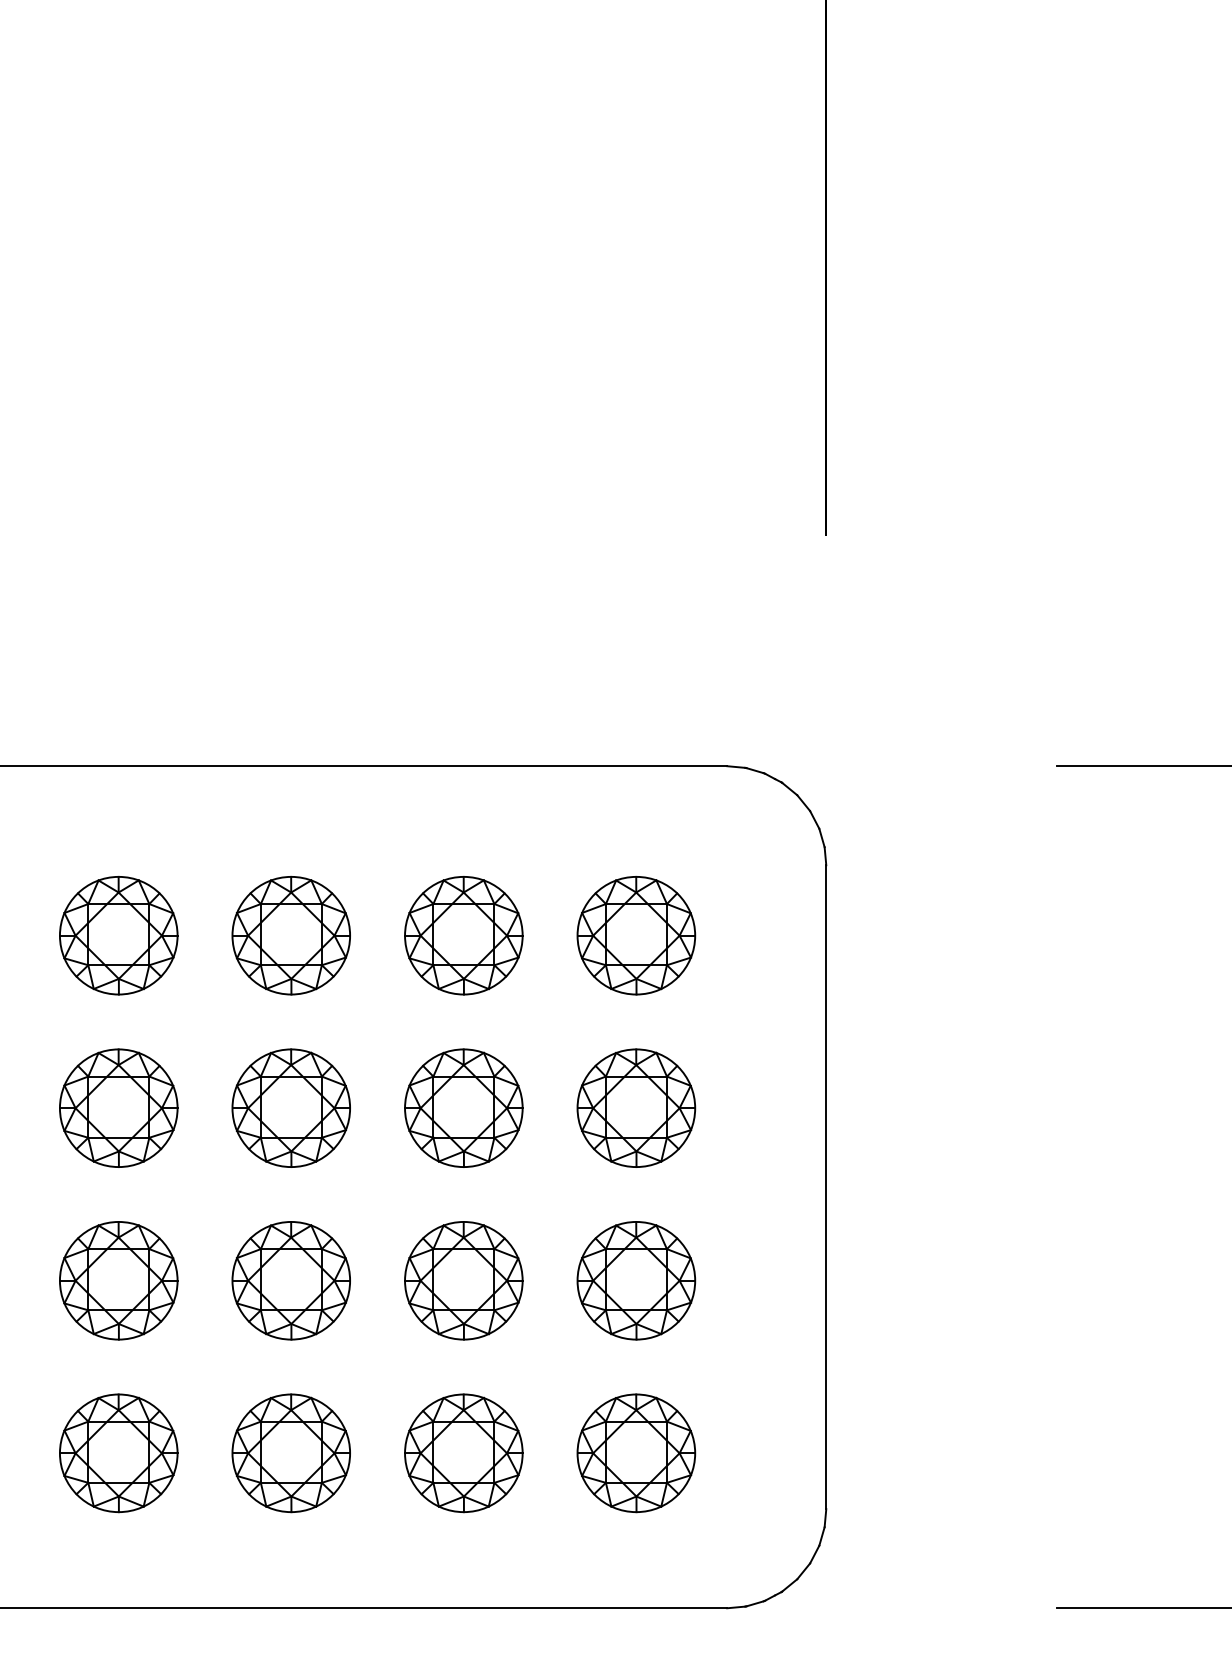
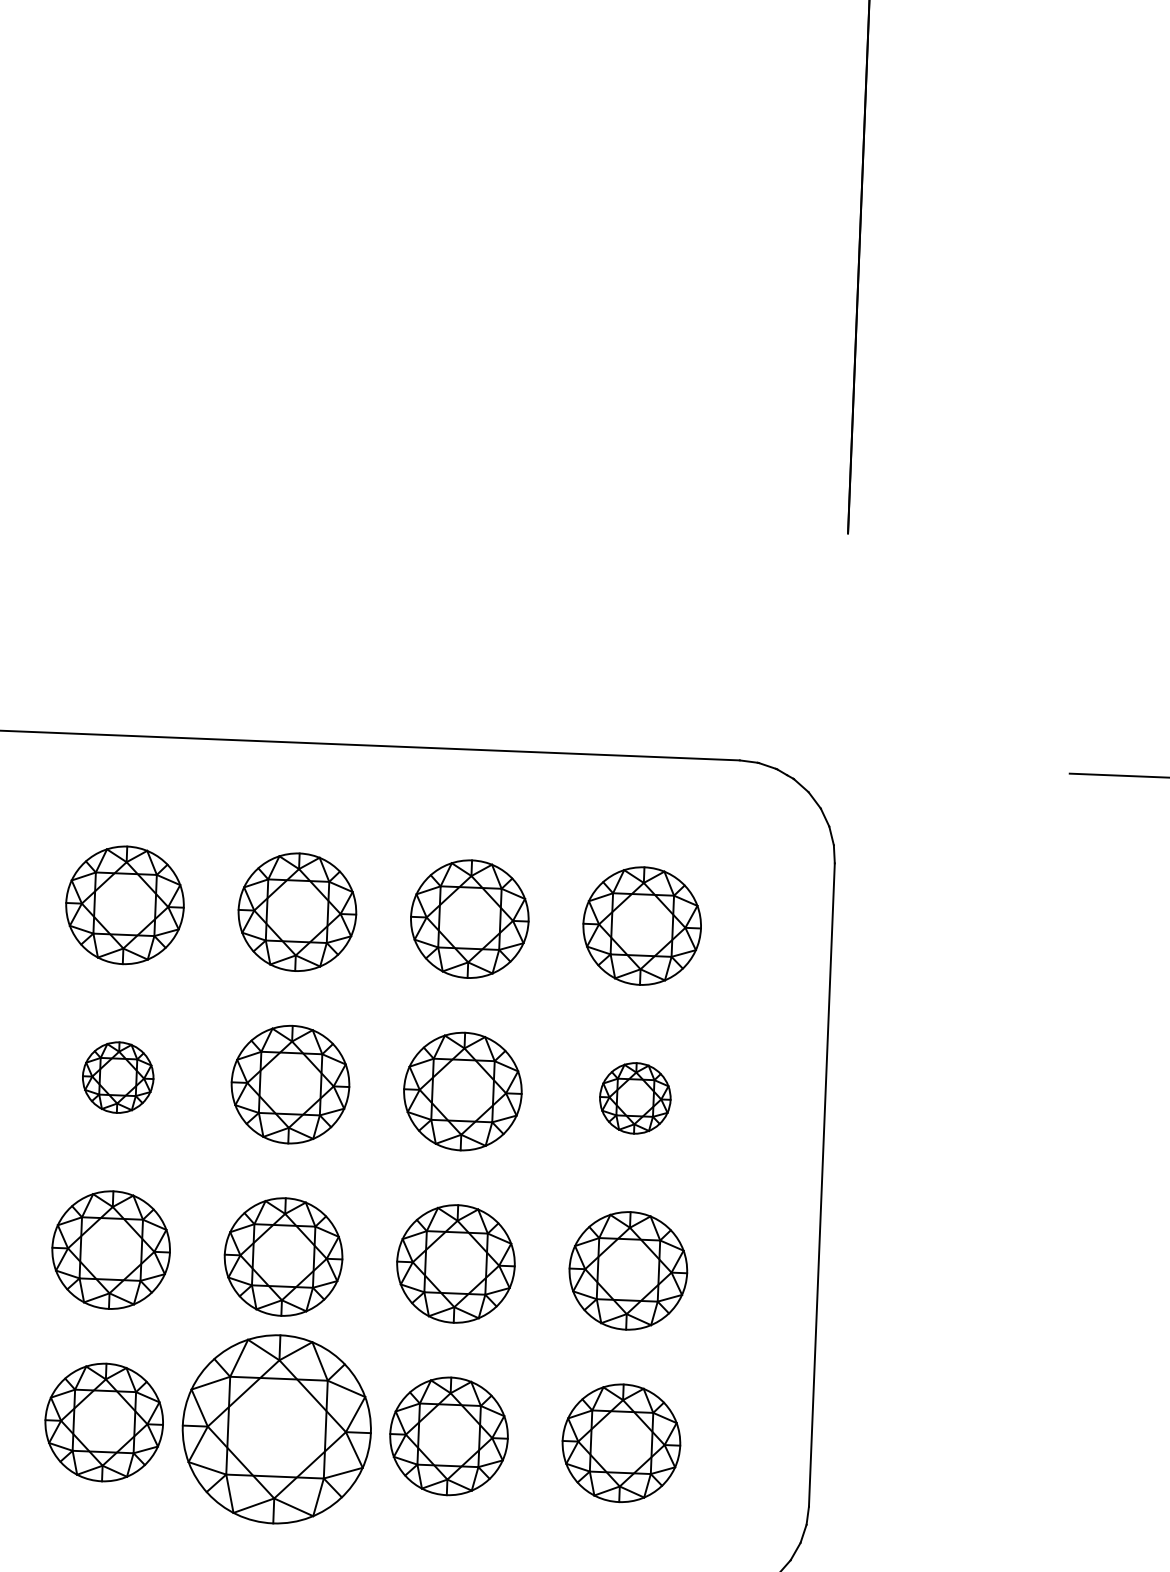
part: (118, 1107) -> (117, 1076), size x0.6
part: (636, 1107) -> (635, 1097), size x0.6
part: (290, 1453) -> (275, 1429), size x1.6

